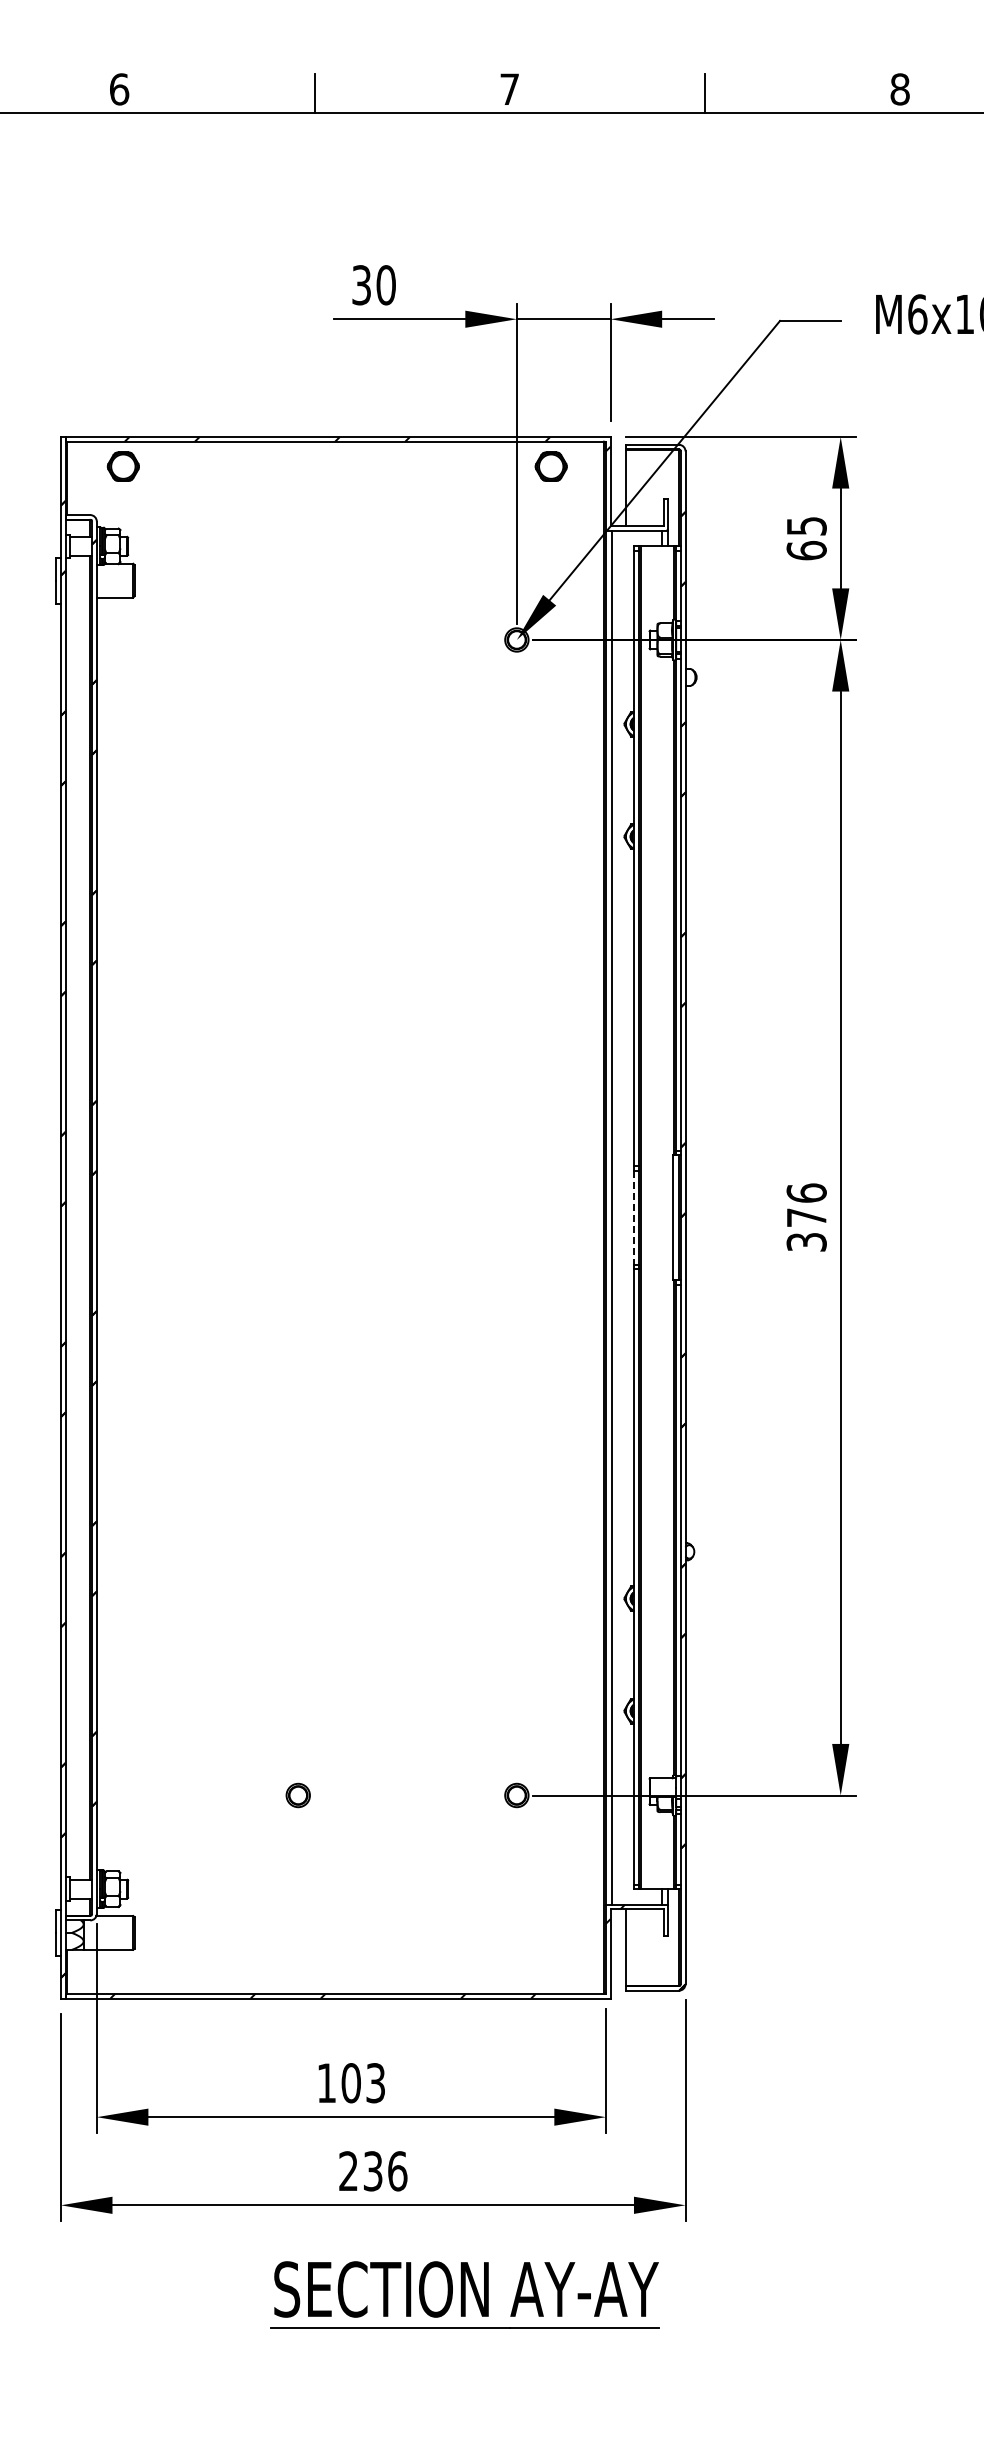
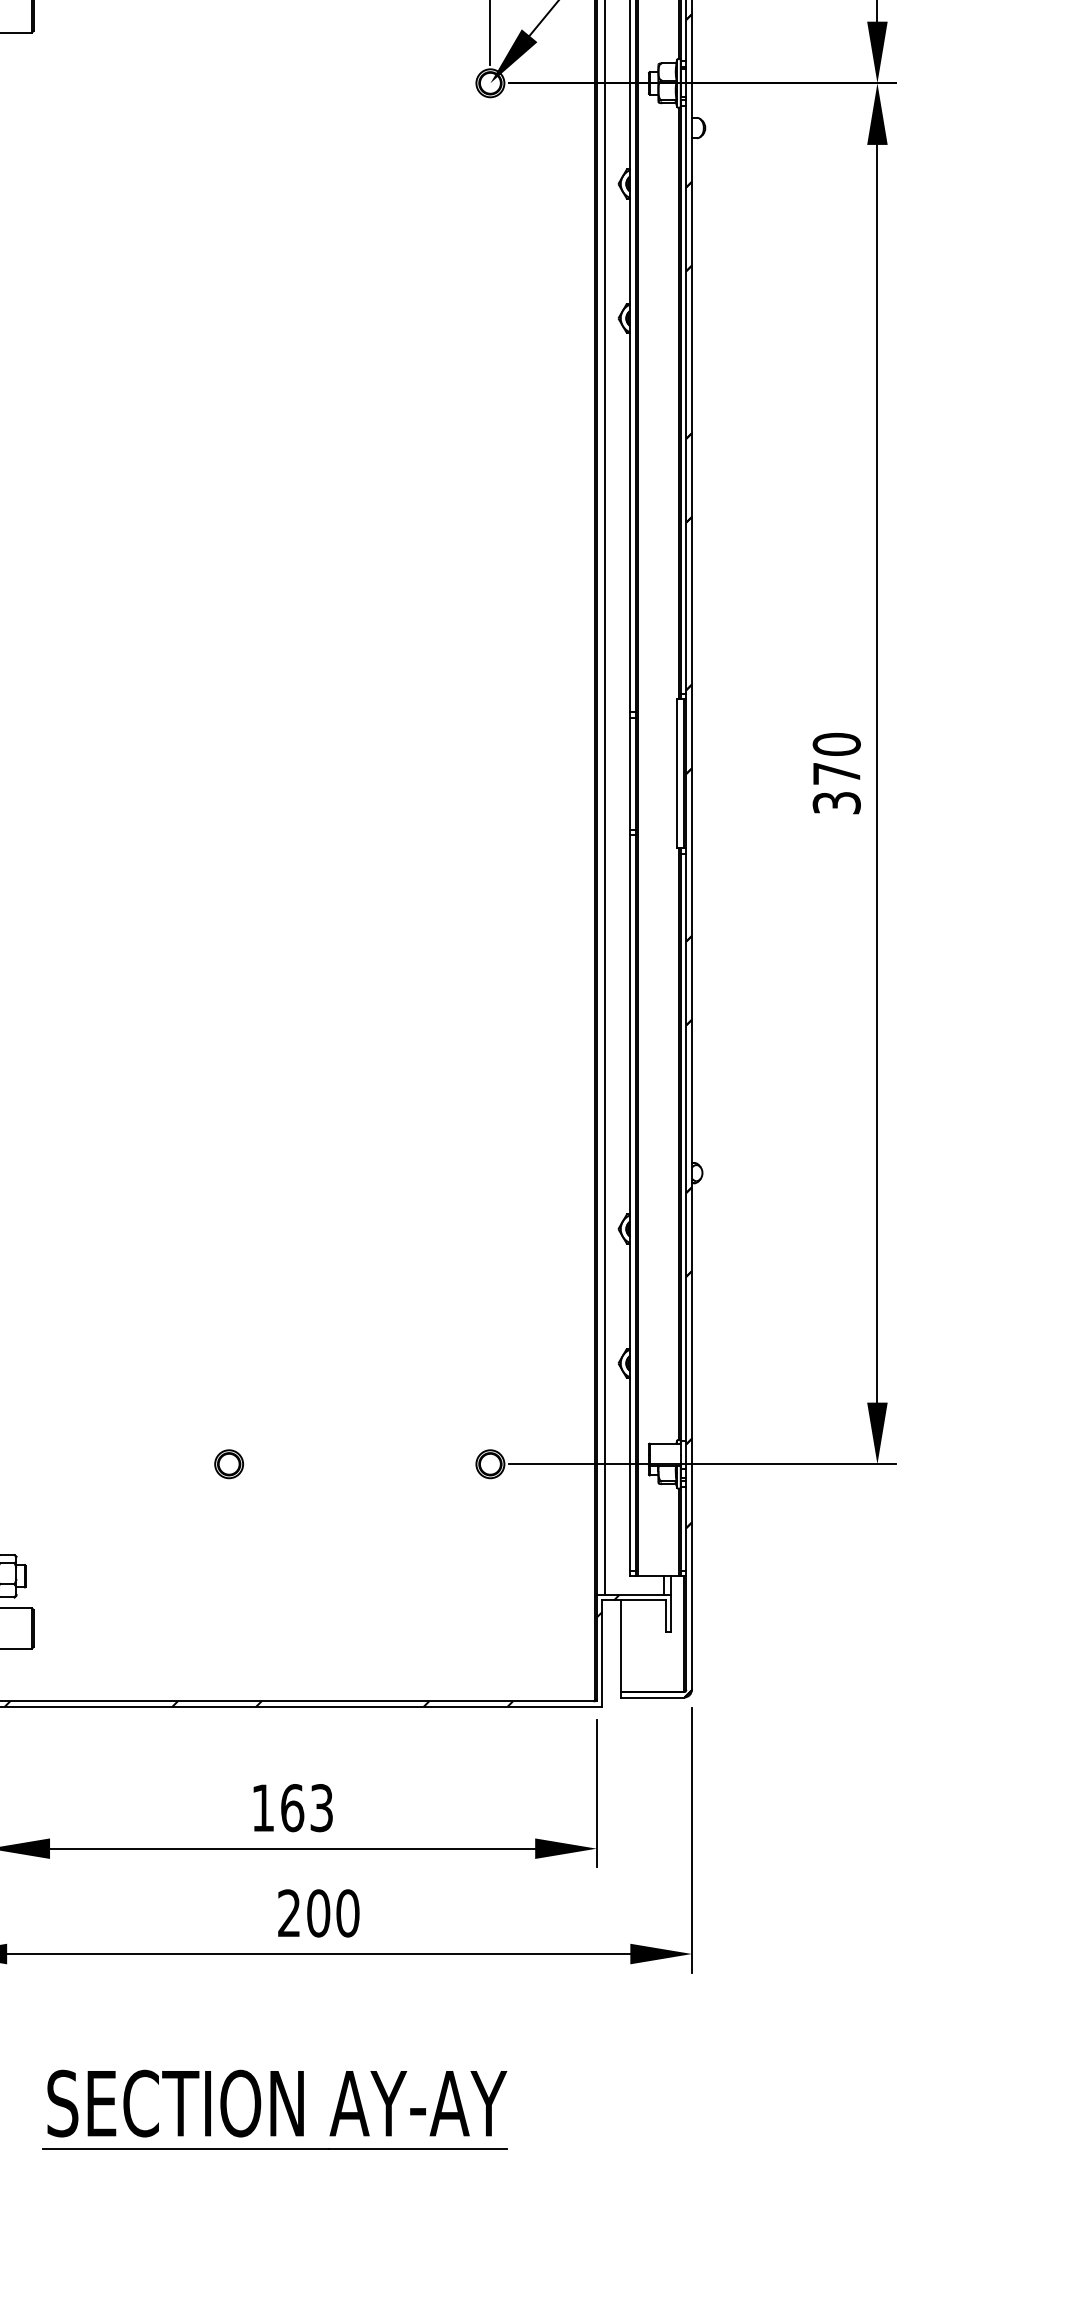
text: (806, 1192) -> (836, 743), 376 -> 370
line: (634, 1217) -> (630, 773), dashed -> solid
text: (351, 2083) -> (292, 1808), 103 -> 163
text: (385, 2171) -> (333, 1913), 236 -> 200
part: (464, 2294) -> (274, 2109), moved

